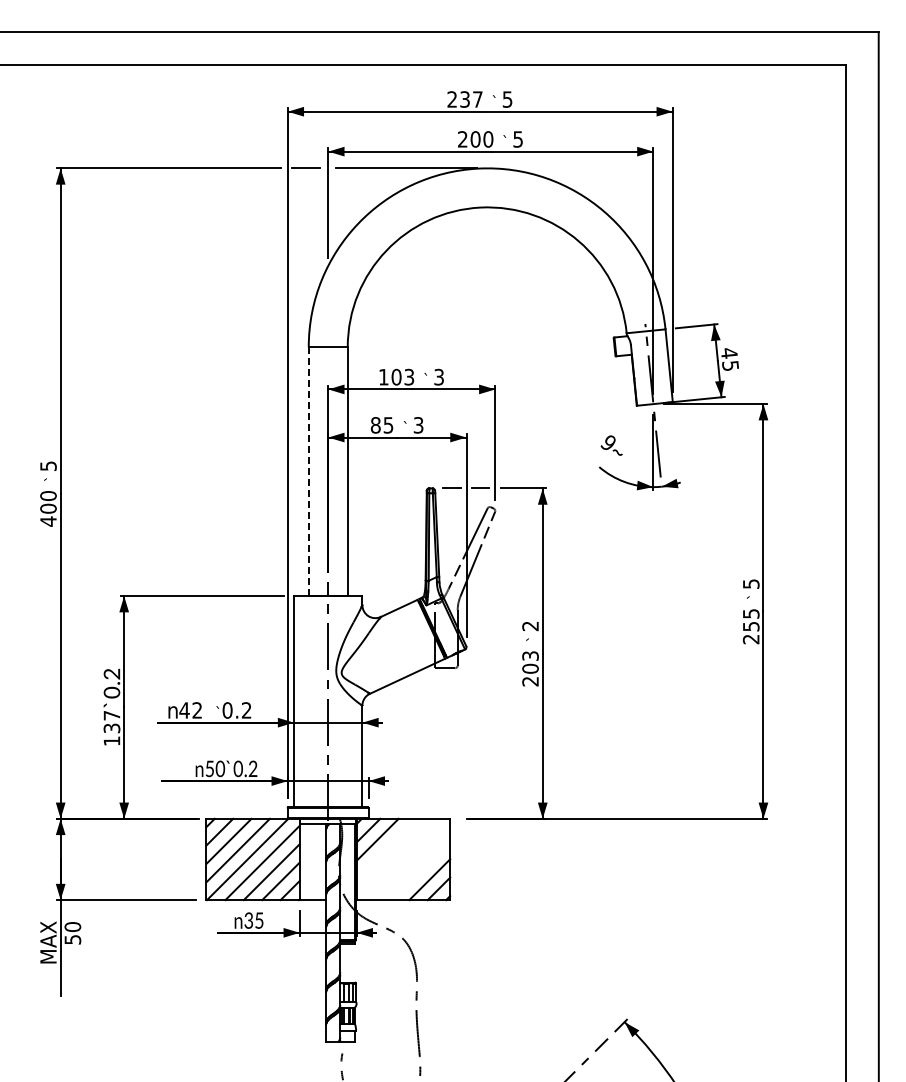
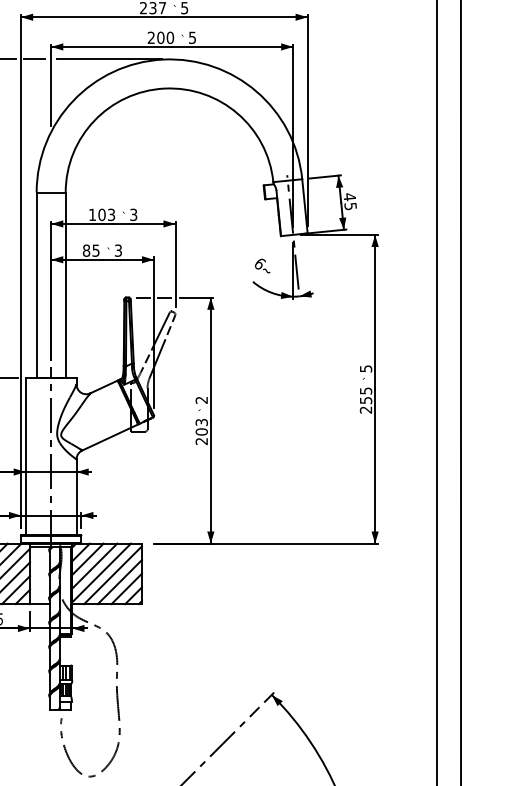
text: (608, 442) -> (259, 263), 9 -> 6
line: (308, 471) -> (36, 285), dashed -> solid
line: (386, 848) -> (94, 565), added
line: (395, 857) -> (101, 572), added
line: (411, 861) -> (113, 575), added
line: (420, 870) -> (119, 582), added

